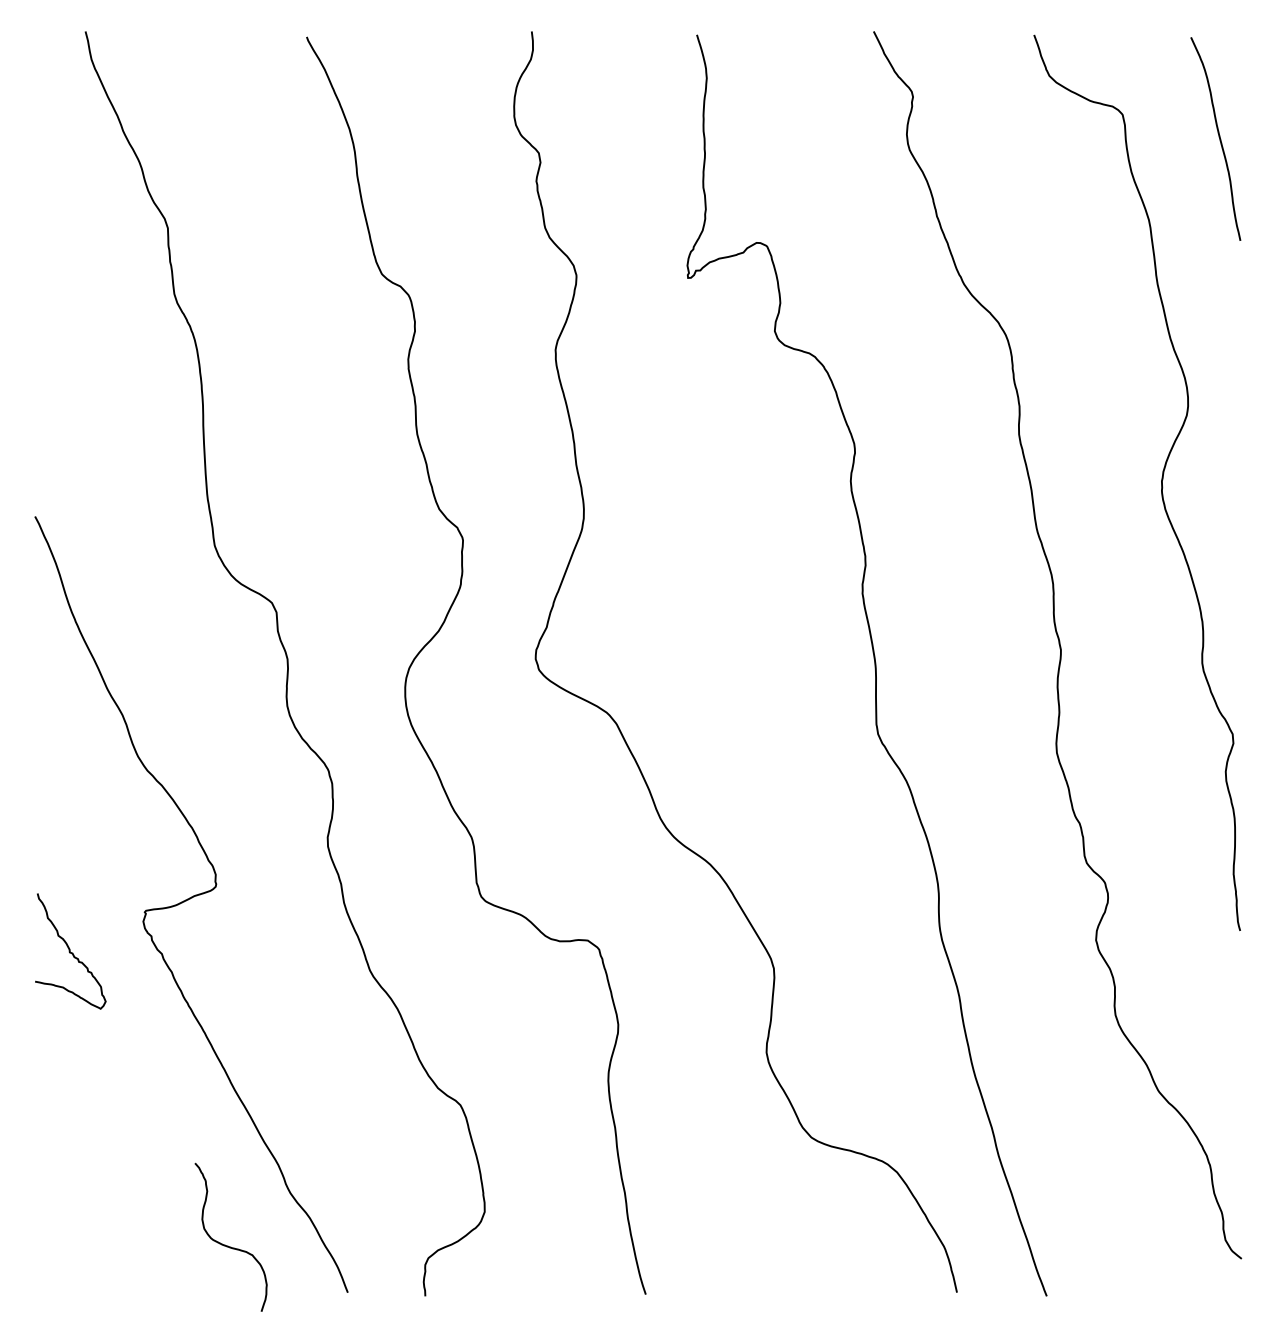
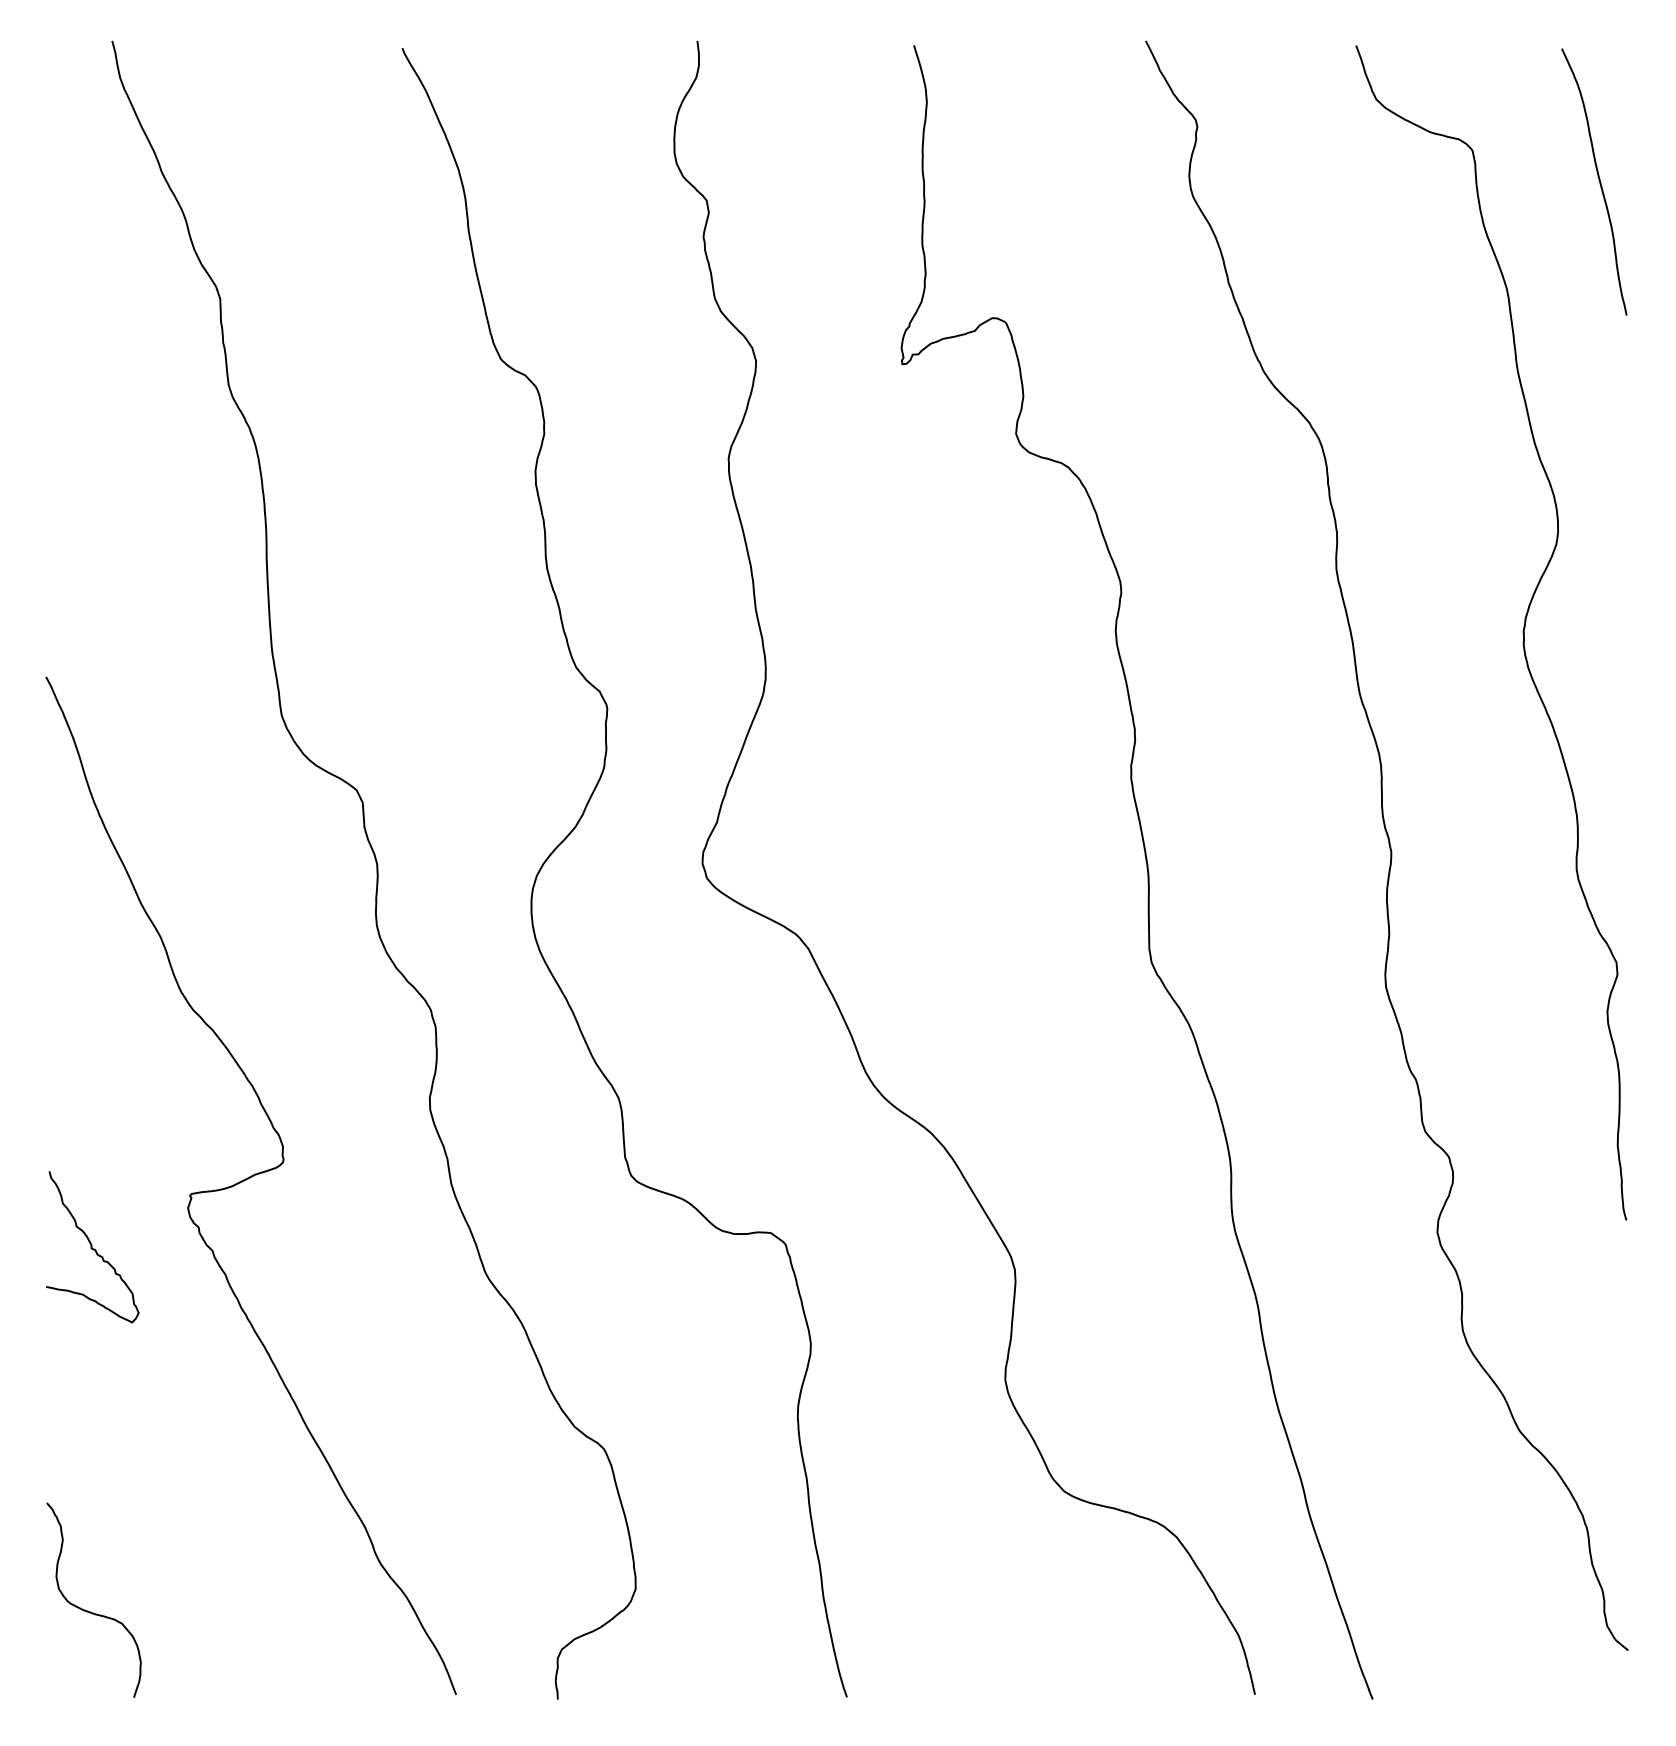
curve: (226, 1245) -> (88, 1610), moved

